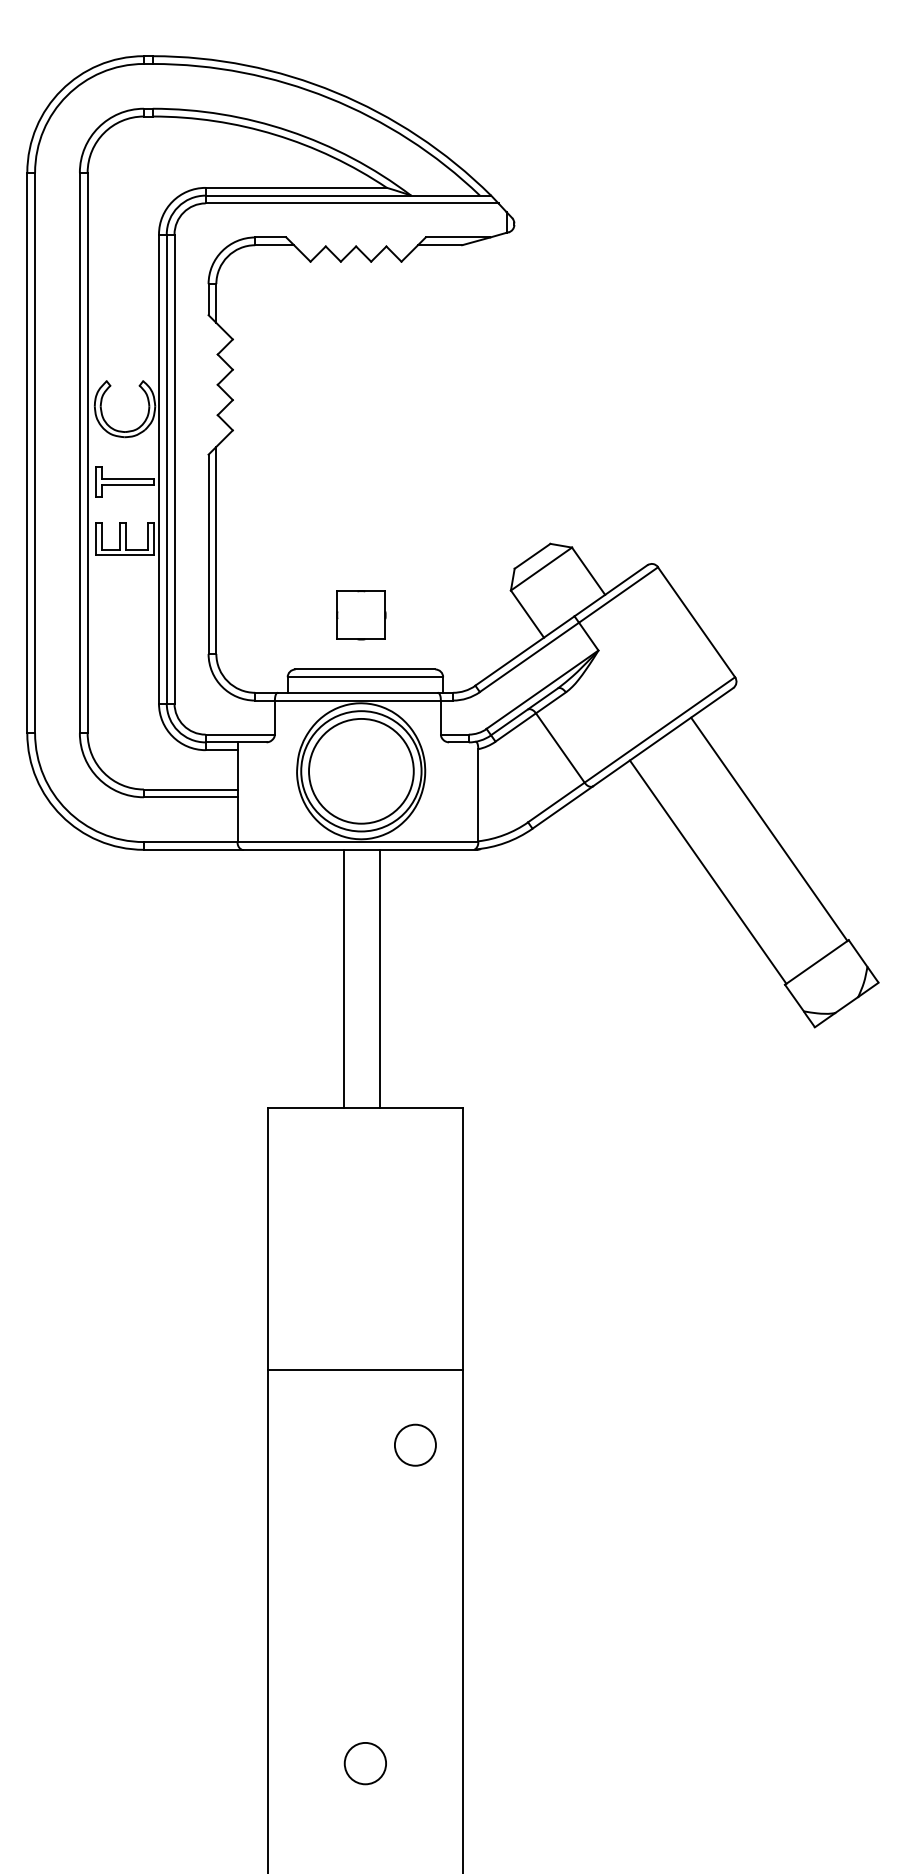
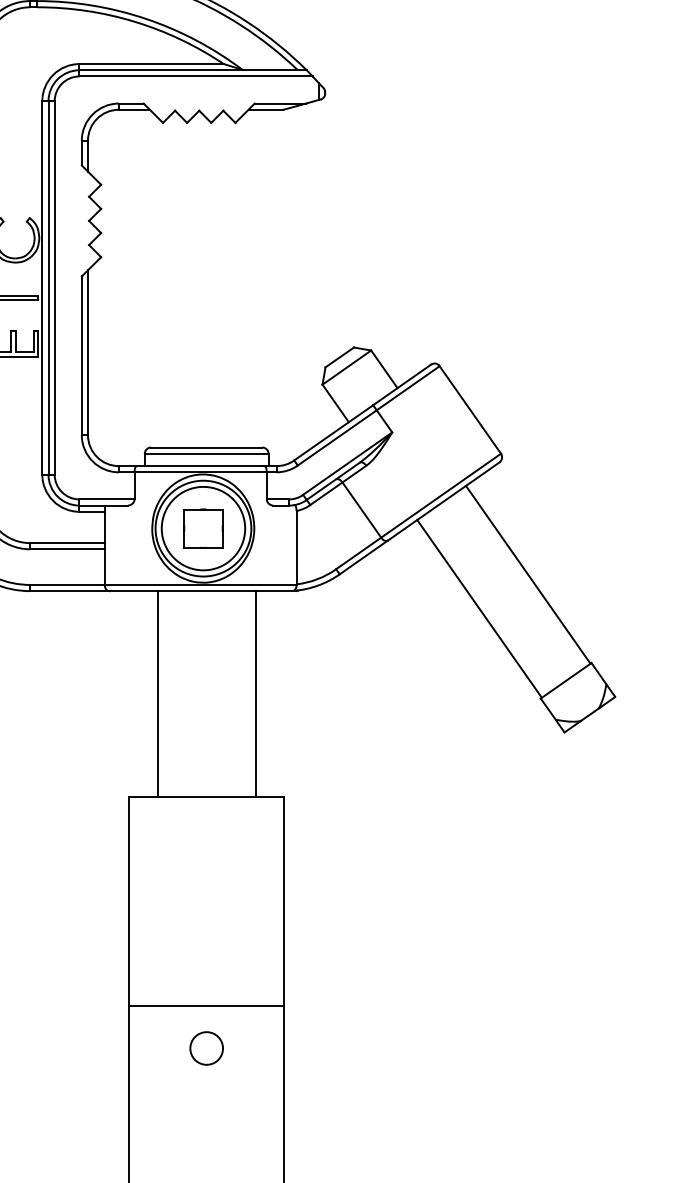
part: (361, 615) -> (203, 528), moved
line: (344, 978) -> (158, 693), moved
line: (379, 978) -> (255, 693), moved
circle: (415, 1444) -> (206, 1047), moved

